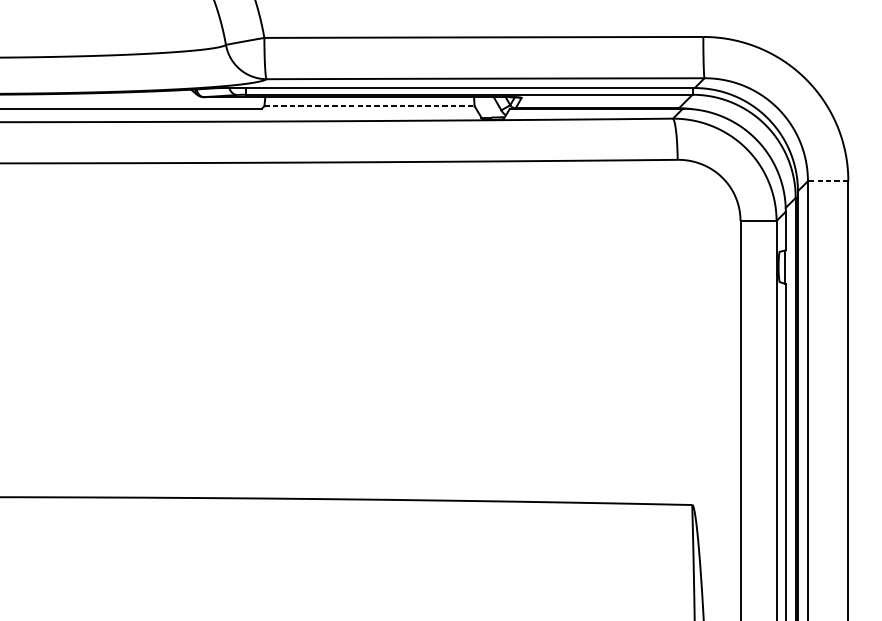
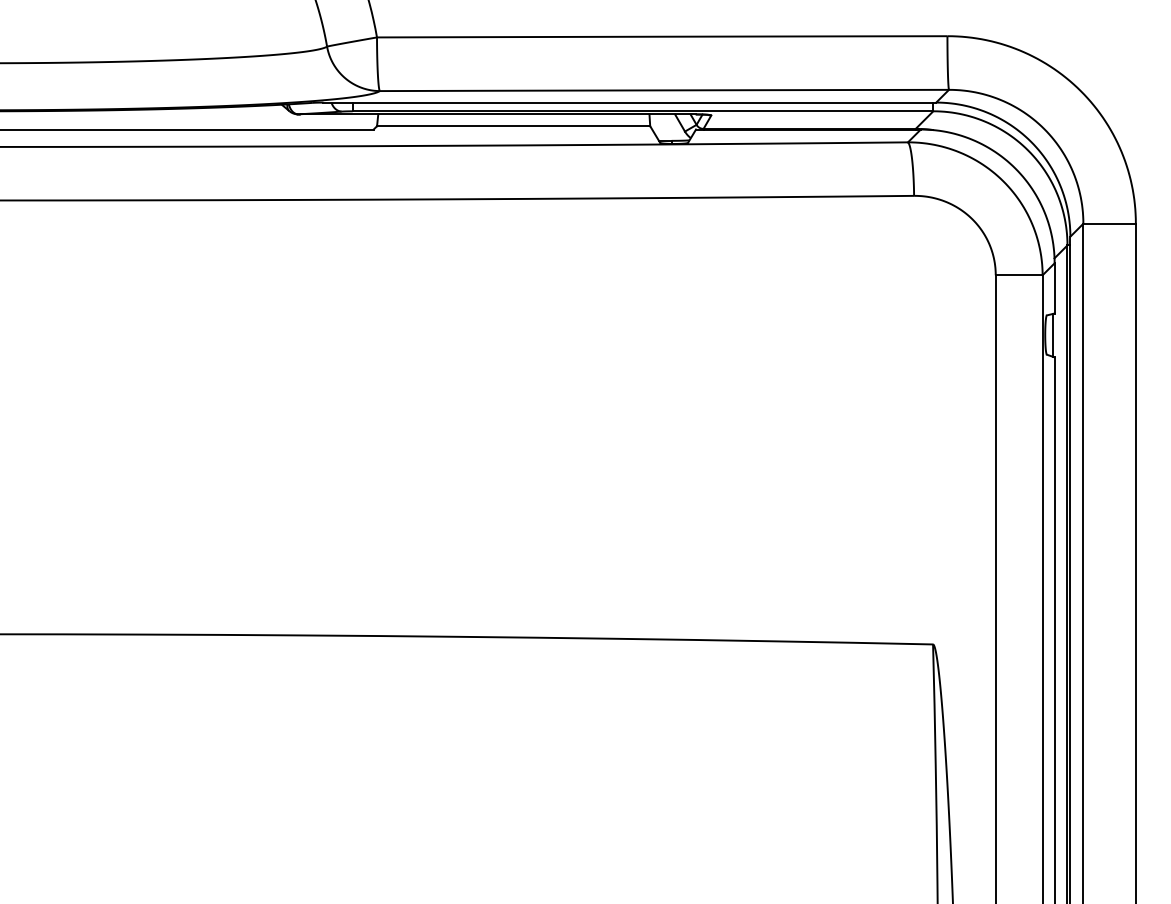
line: (369, 106) -> (513, 126), dashed -> solid
line: (828, 181) -> (1109, 223), dashed -> solid

